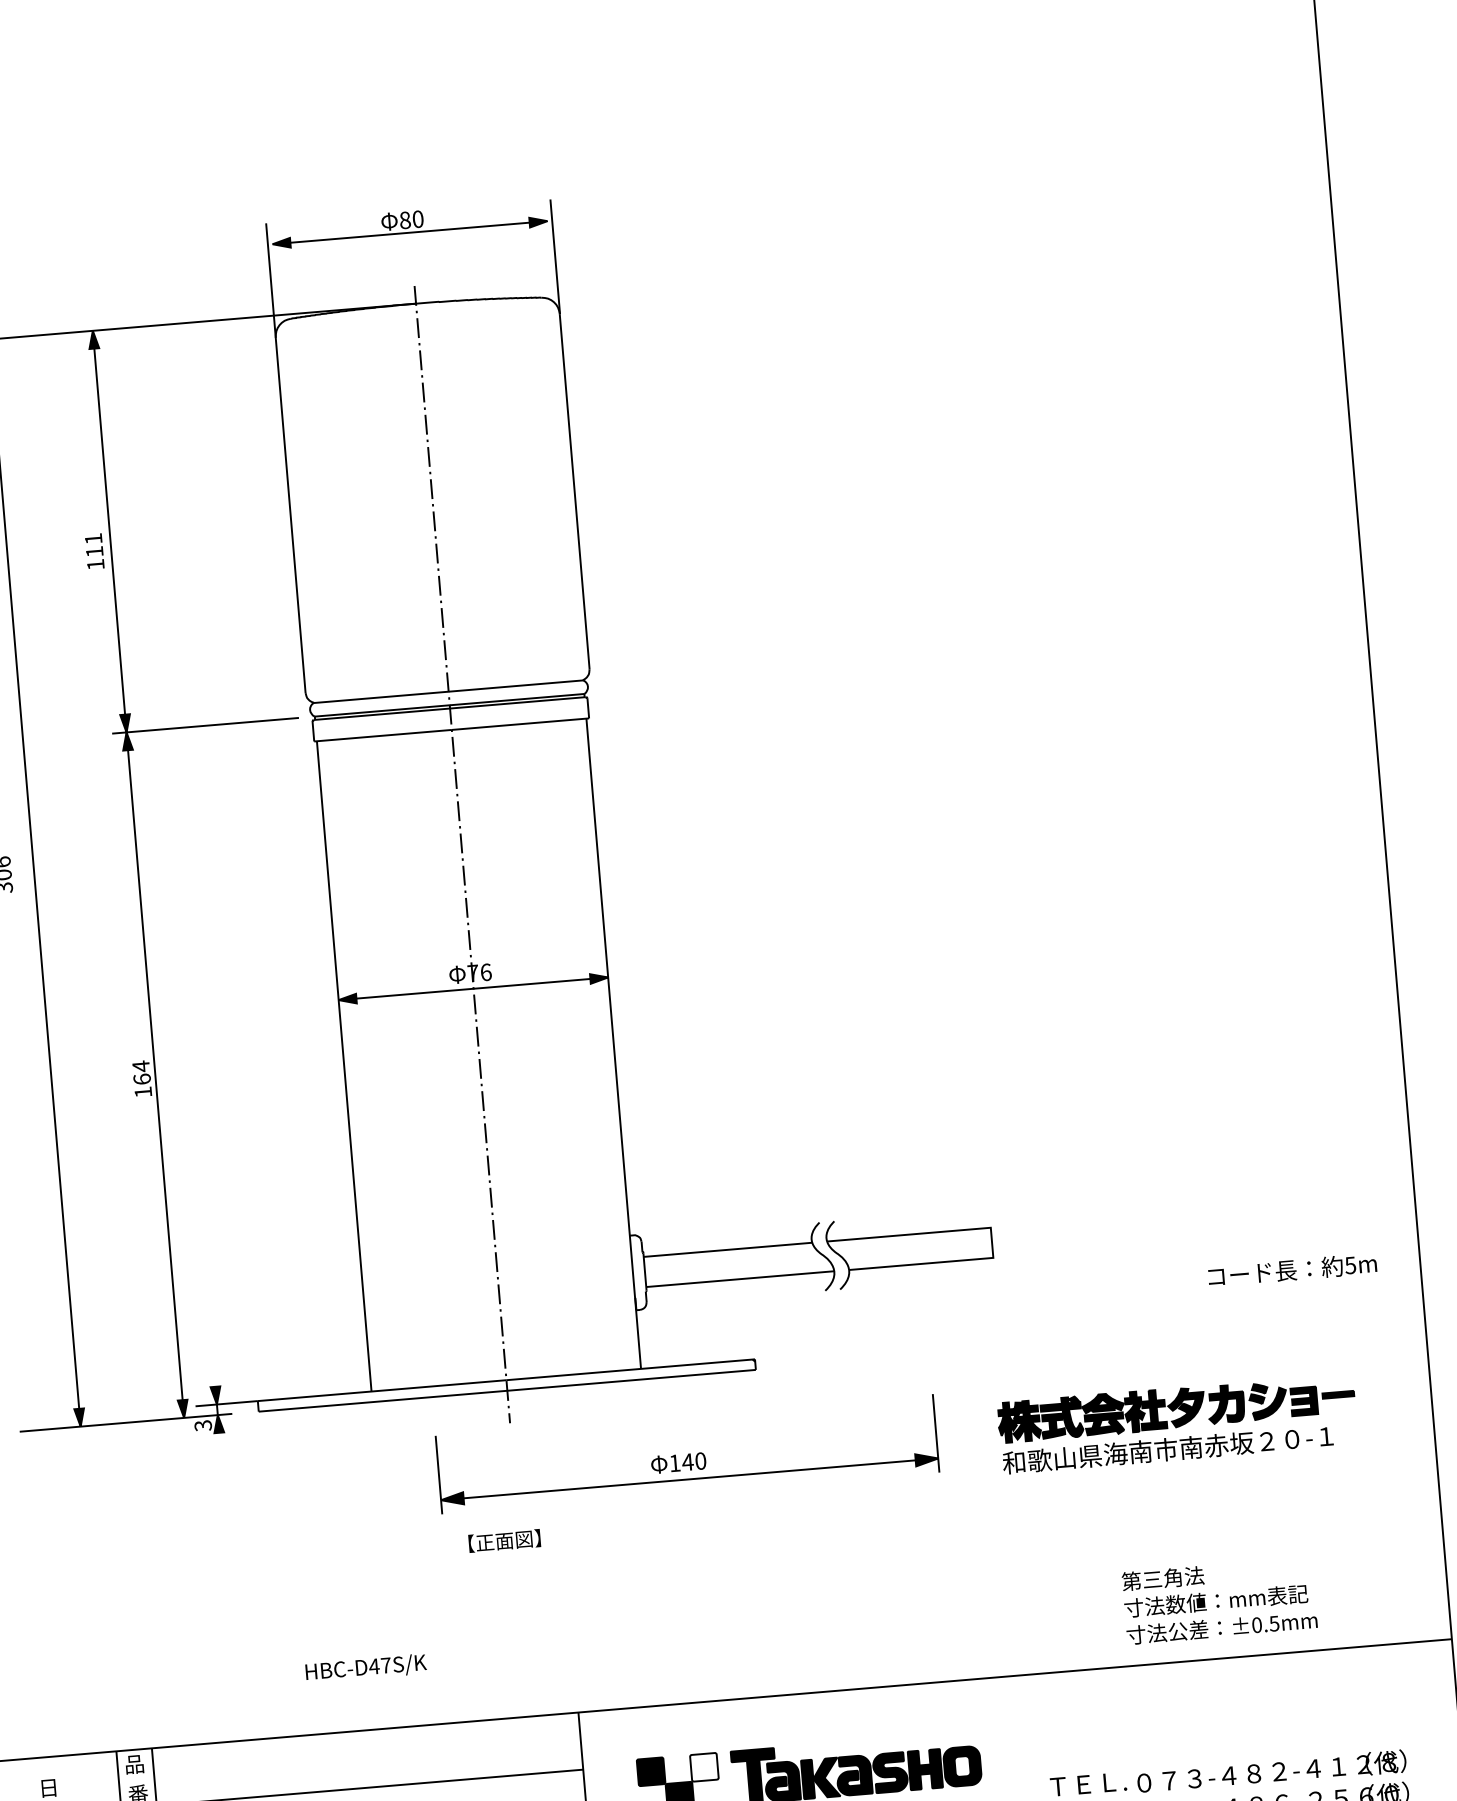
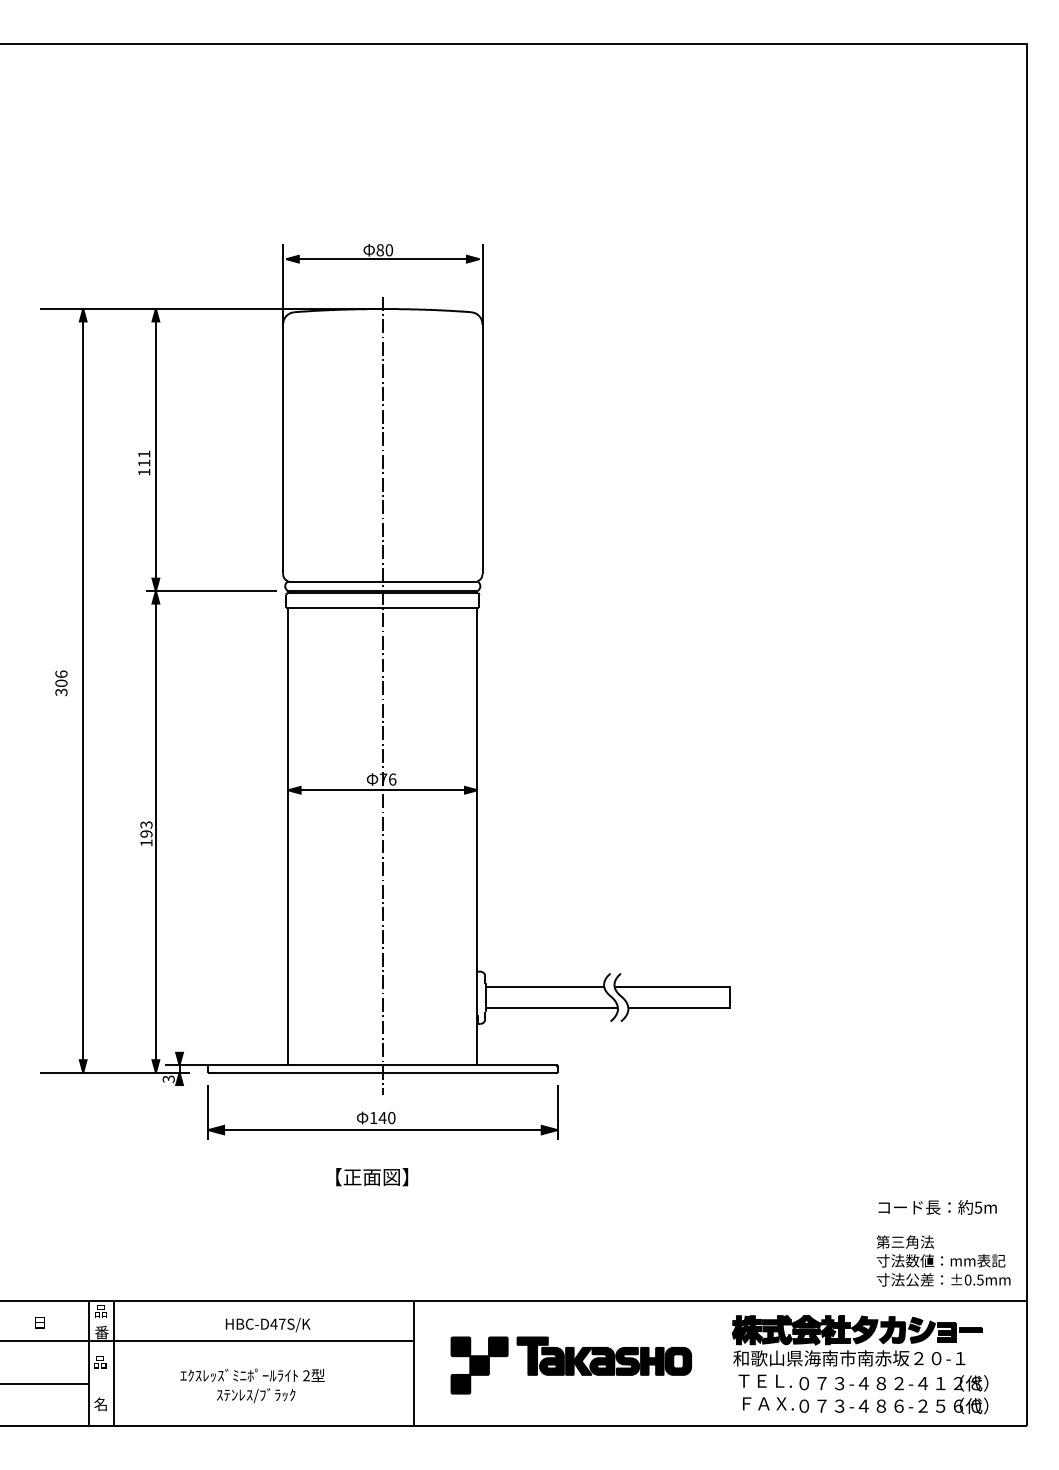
text: (141, 1072) -> (146, 829), 164 -> 193
text: (1292, 1270) -> (937, 1207), moved
part: (1176, 1423) -> (856, 1340), moved
part: (686, 1454) -> (382, 1112), moved
part: (505, 1541) -> (372, 1177), size x1.43
text: (1219, 1600) -> (943, 1260), moved
part: (366, 1667) -> (268, 1324), moved
fill: (704, 1766) -> (498, 1346), added

